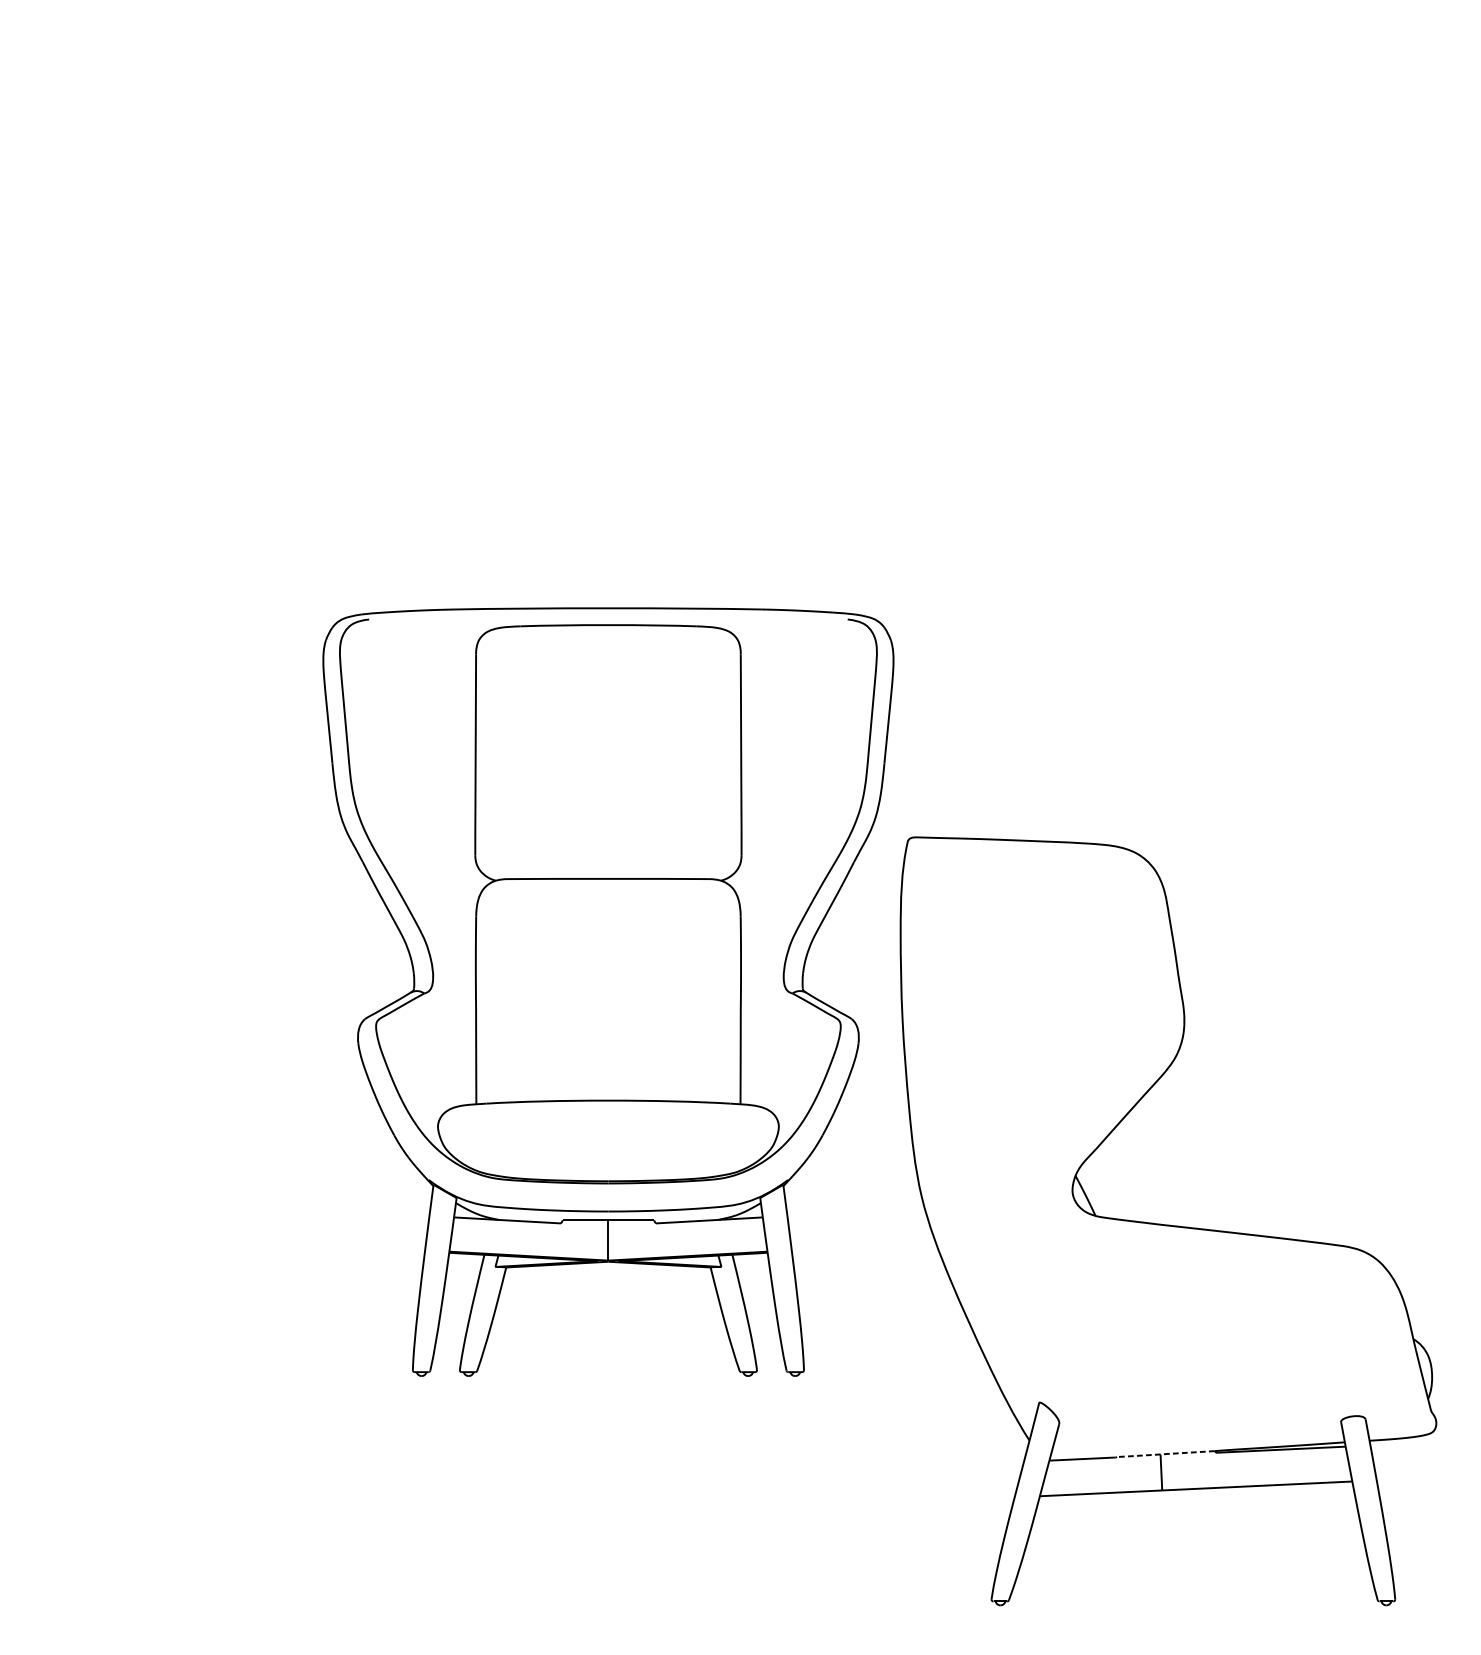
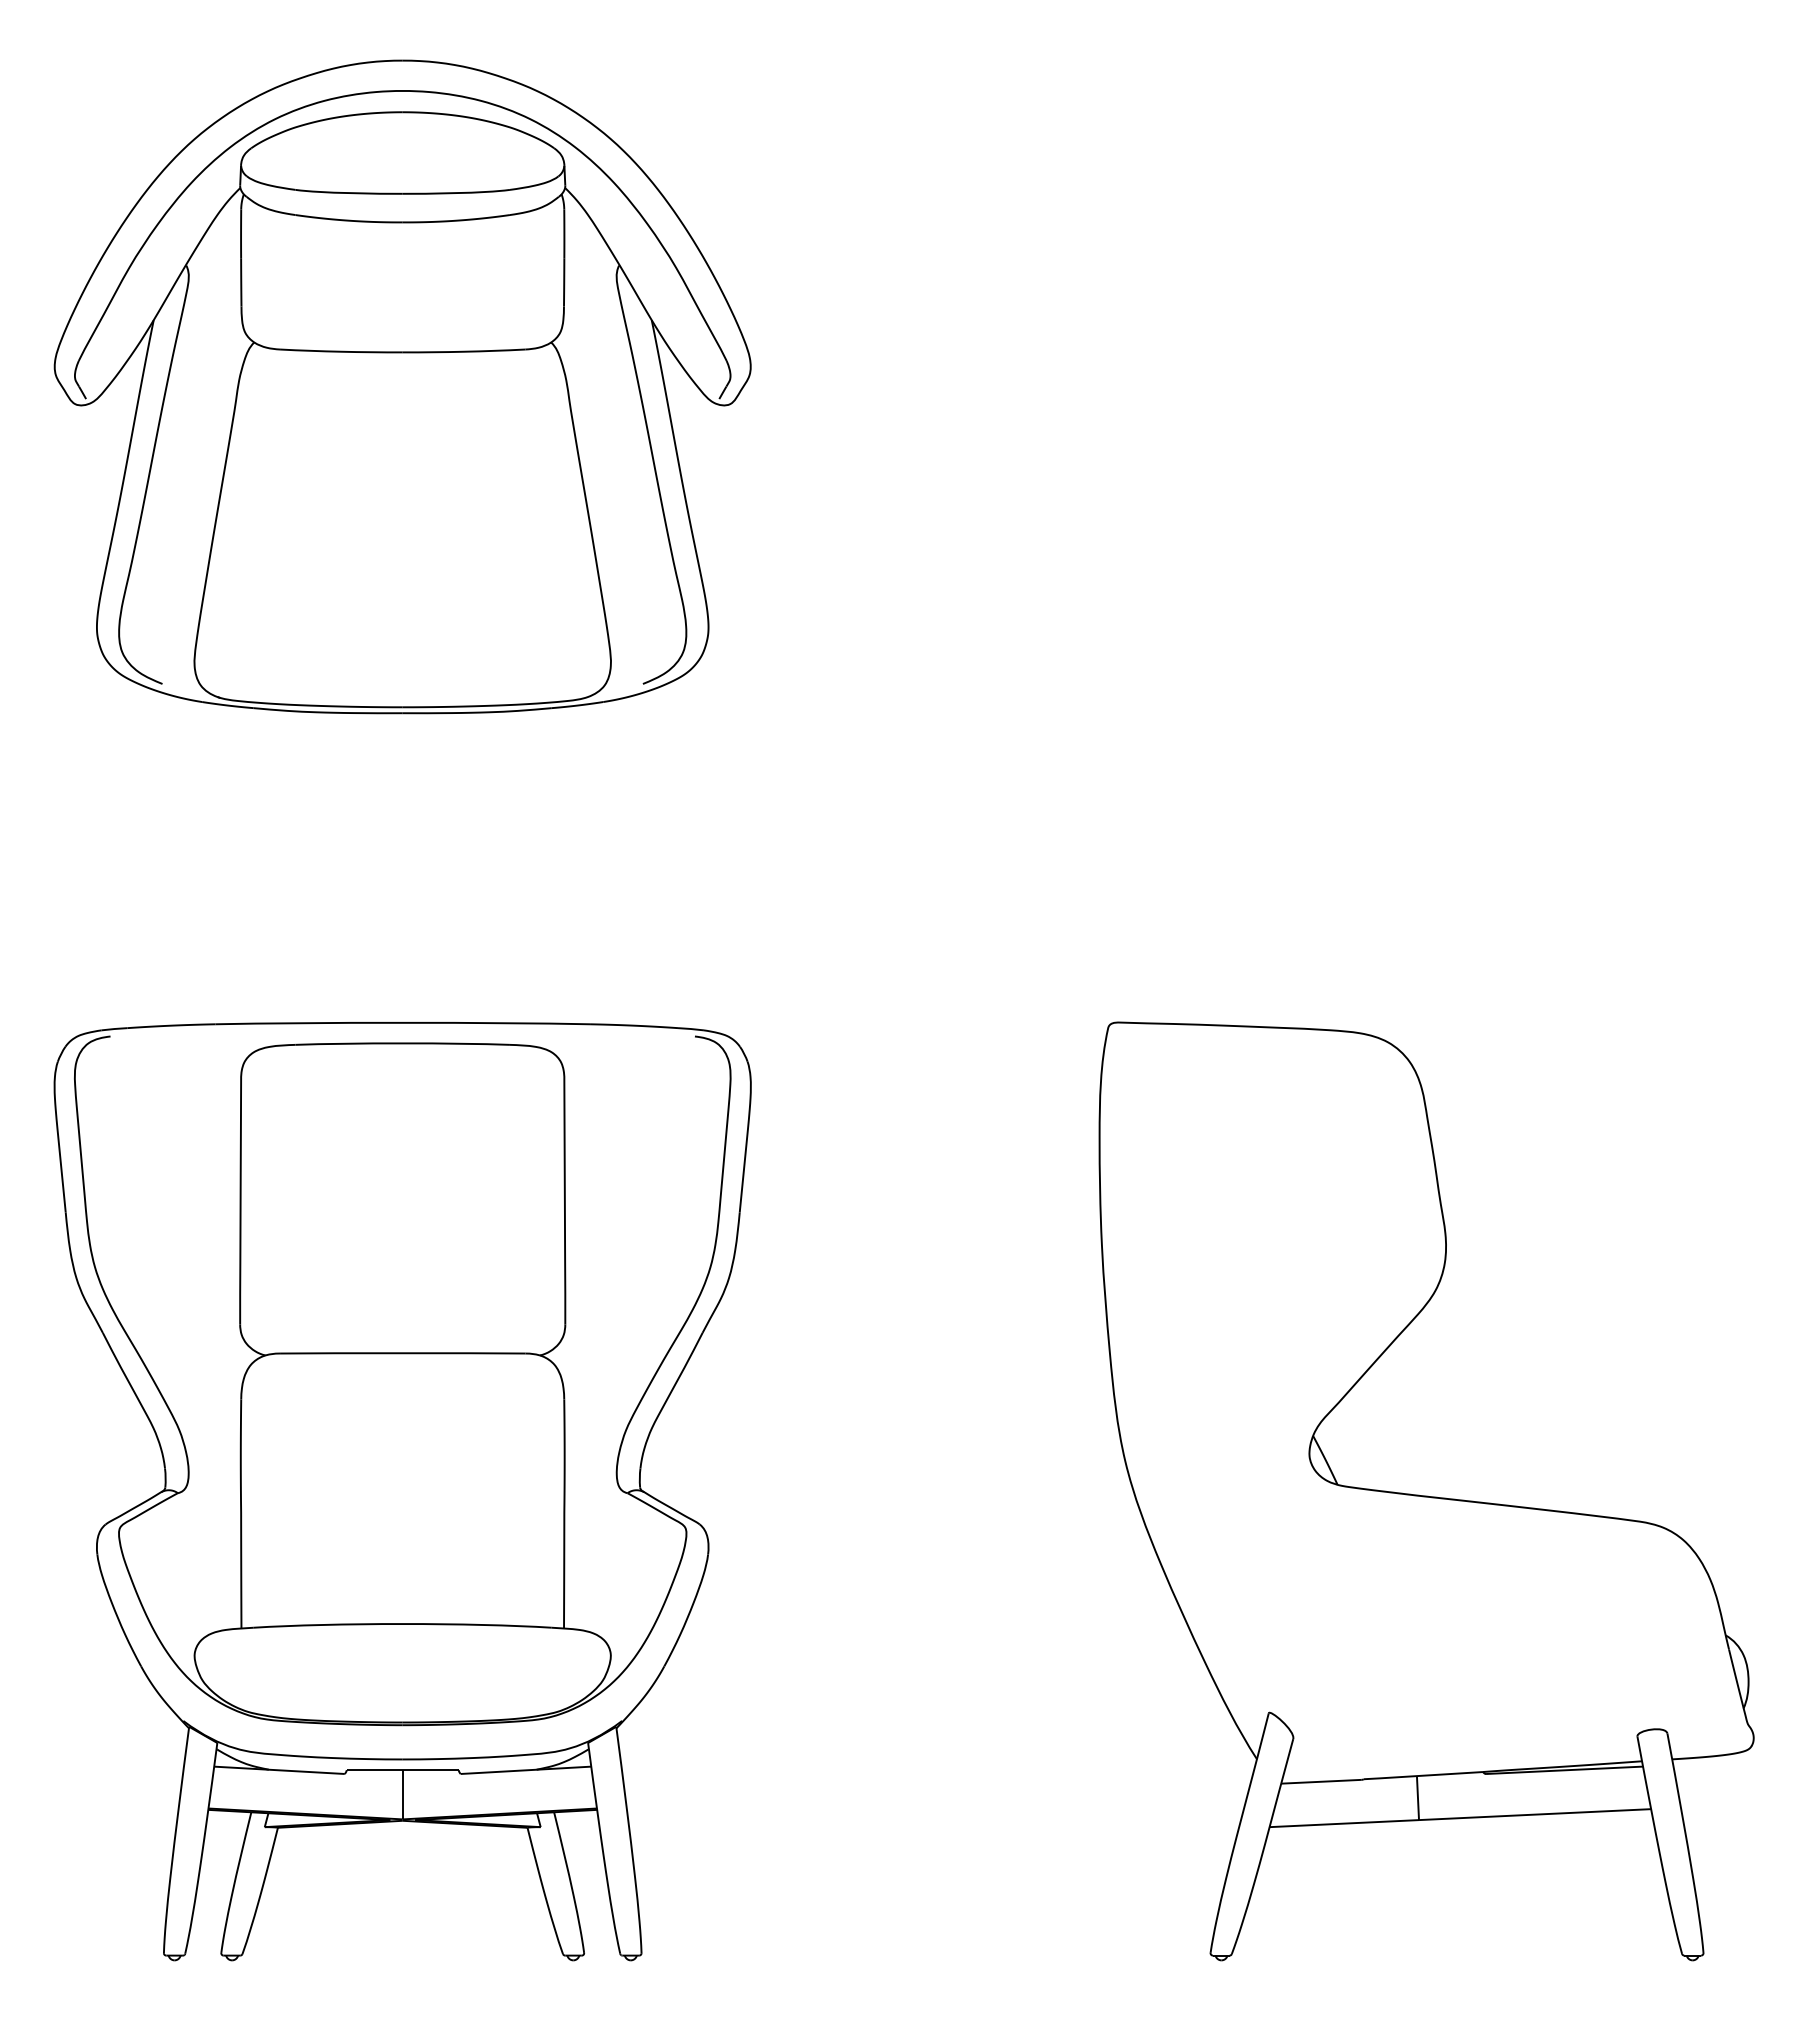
part: (329, 316) -> (402, 386), added
part: (608, 992) -> (402, 1491), moved
line: (1165, 1453) -> (1422, 1775), dashed -> solid

